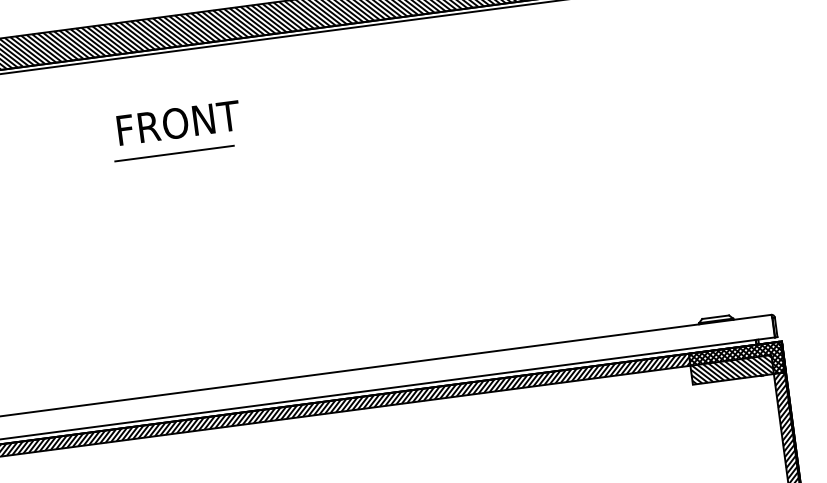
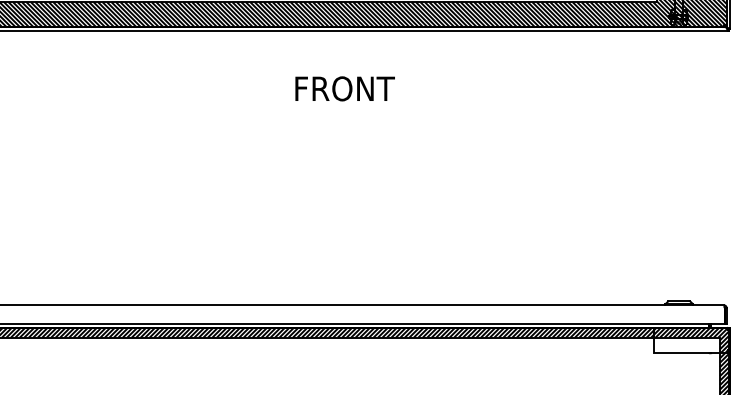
text: (178, 122) -> (344, 88), moved
line: (174, 153) -> (262, 112), removed
hatch: (736, 363) -> (691, 340), removed

